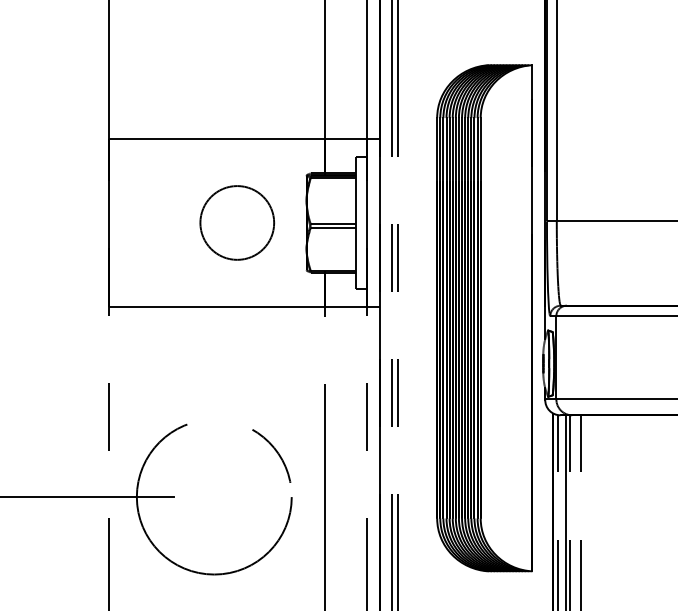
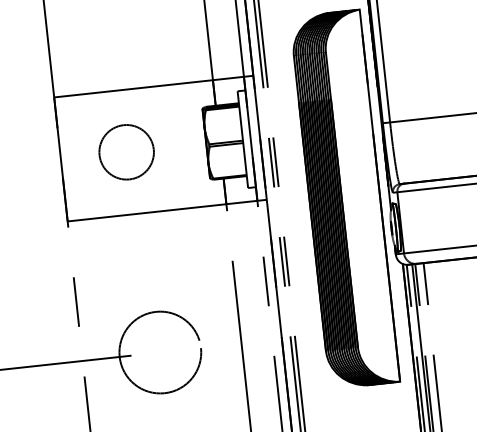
circle: (237, 222) -> (126, 151), moved
circle: (213, 496) -> (159, 352), size x0.71

